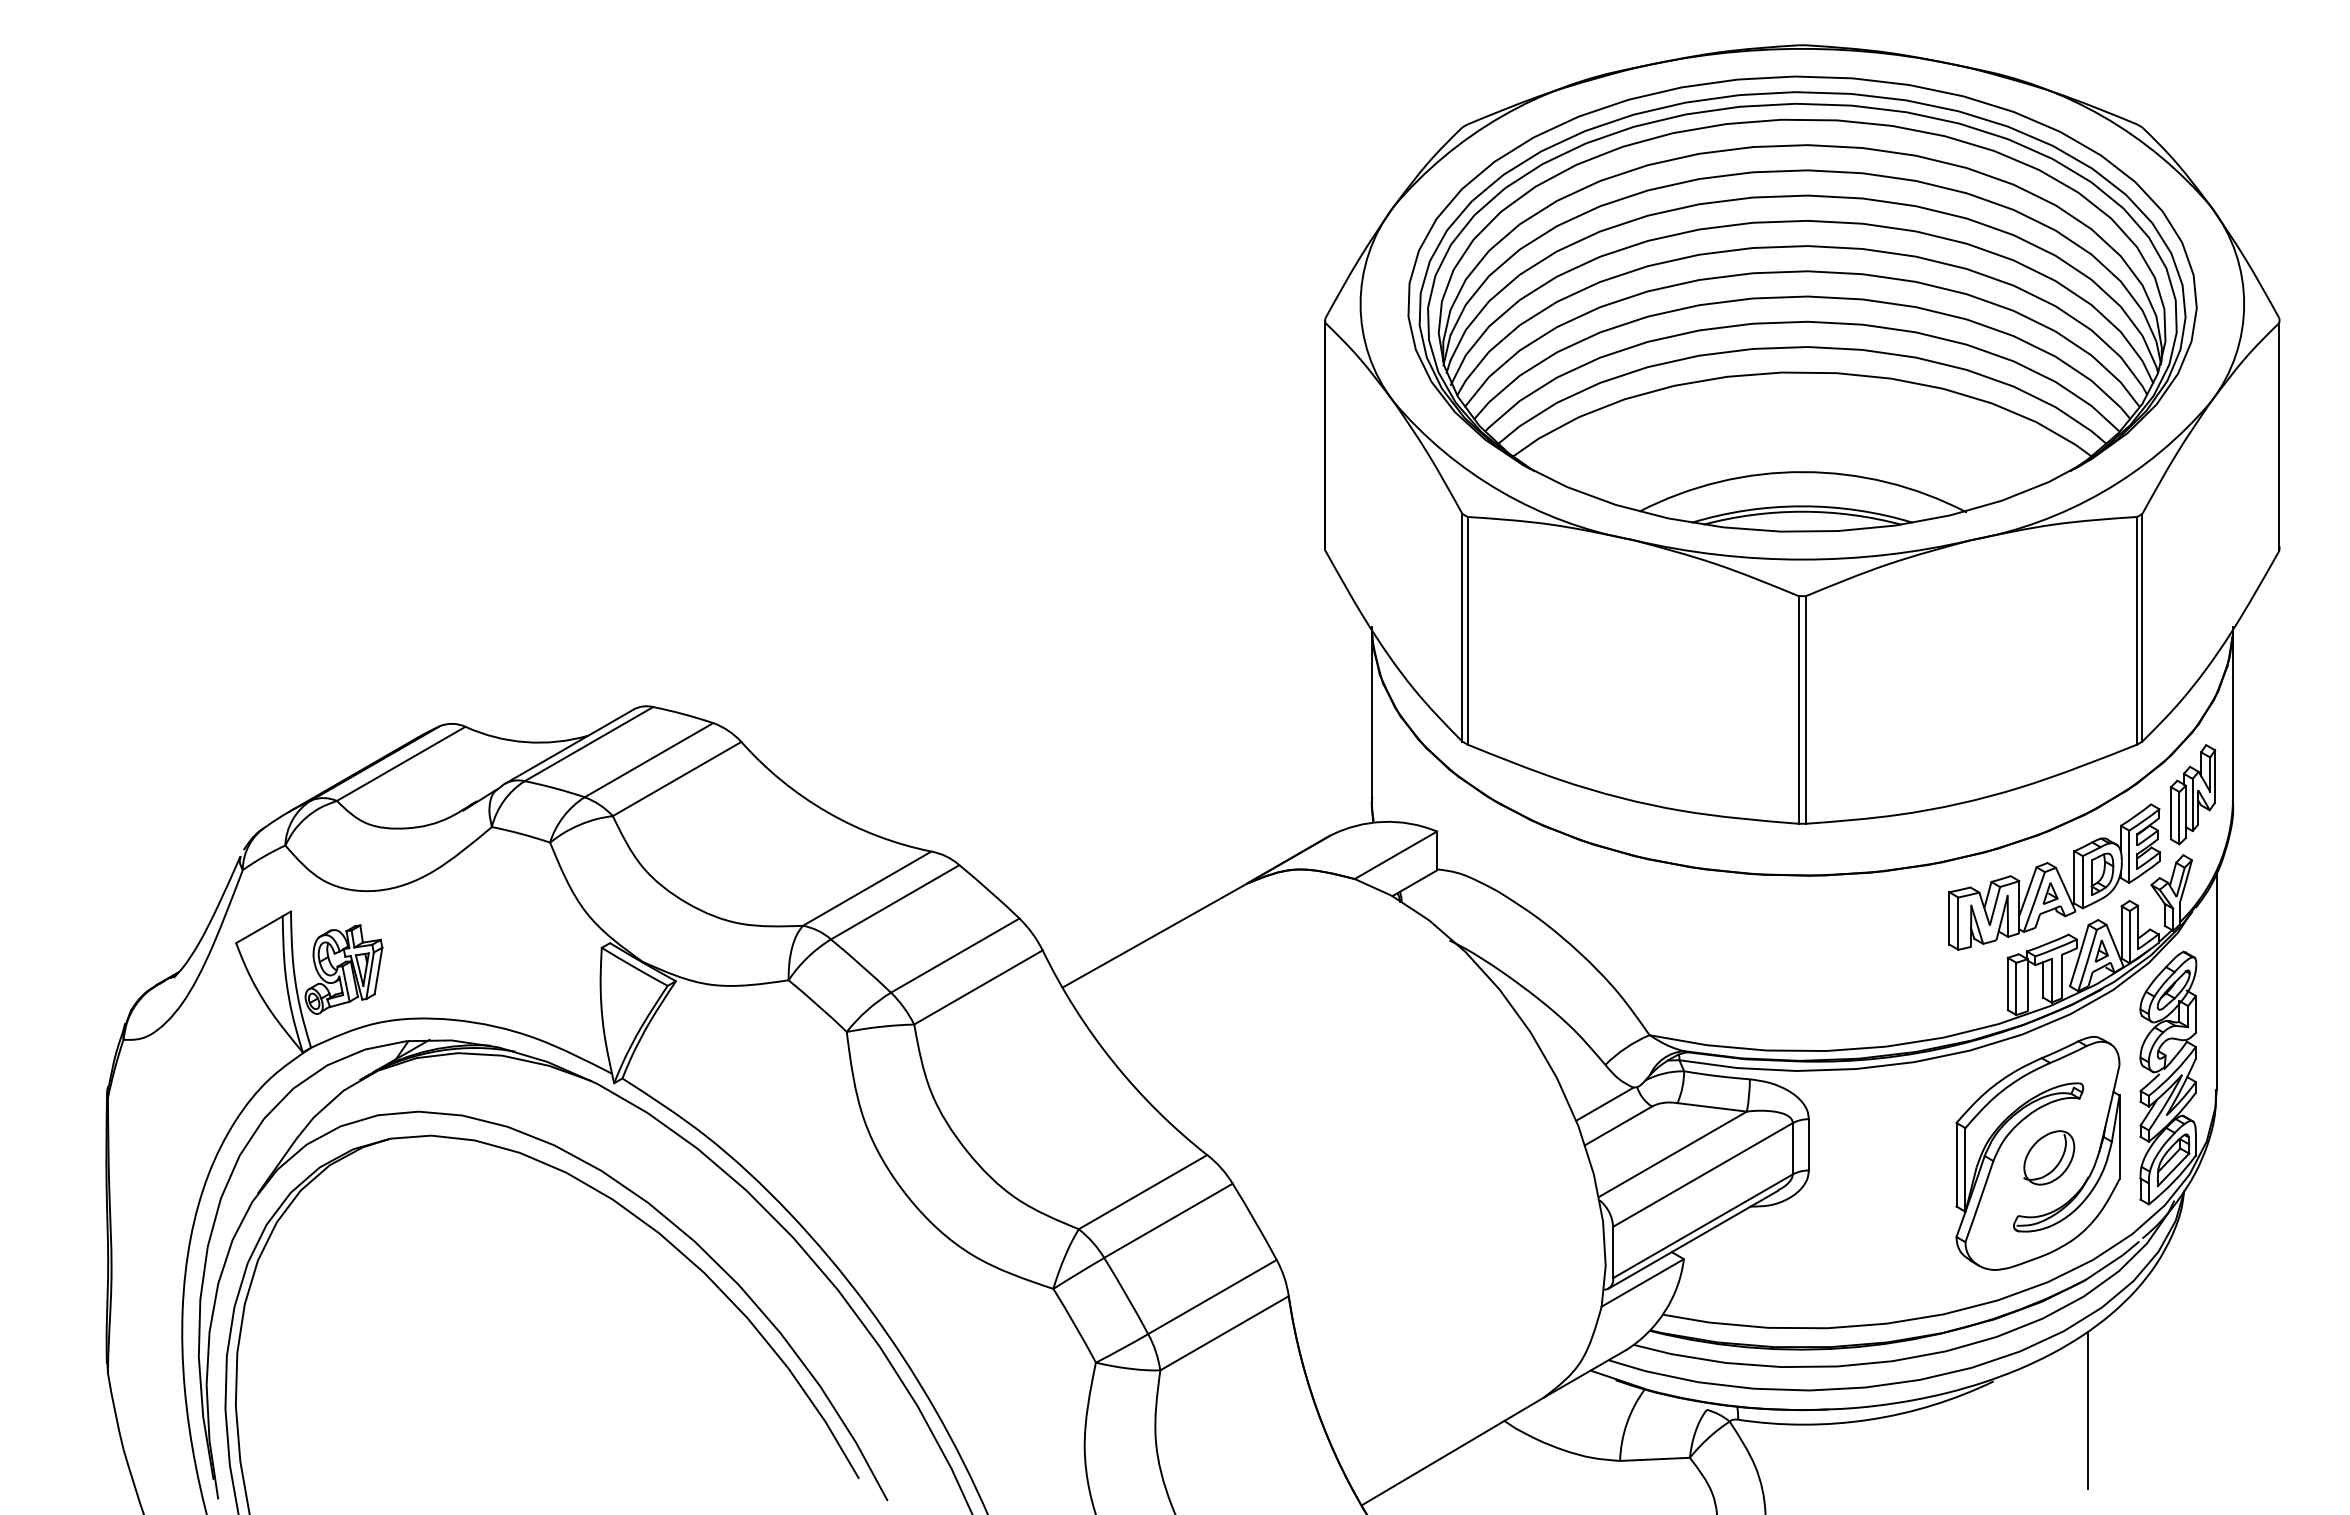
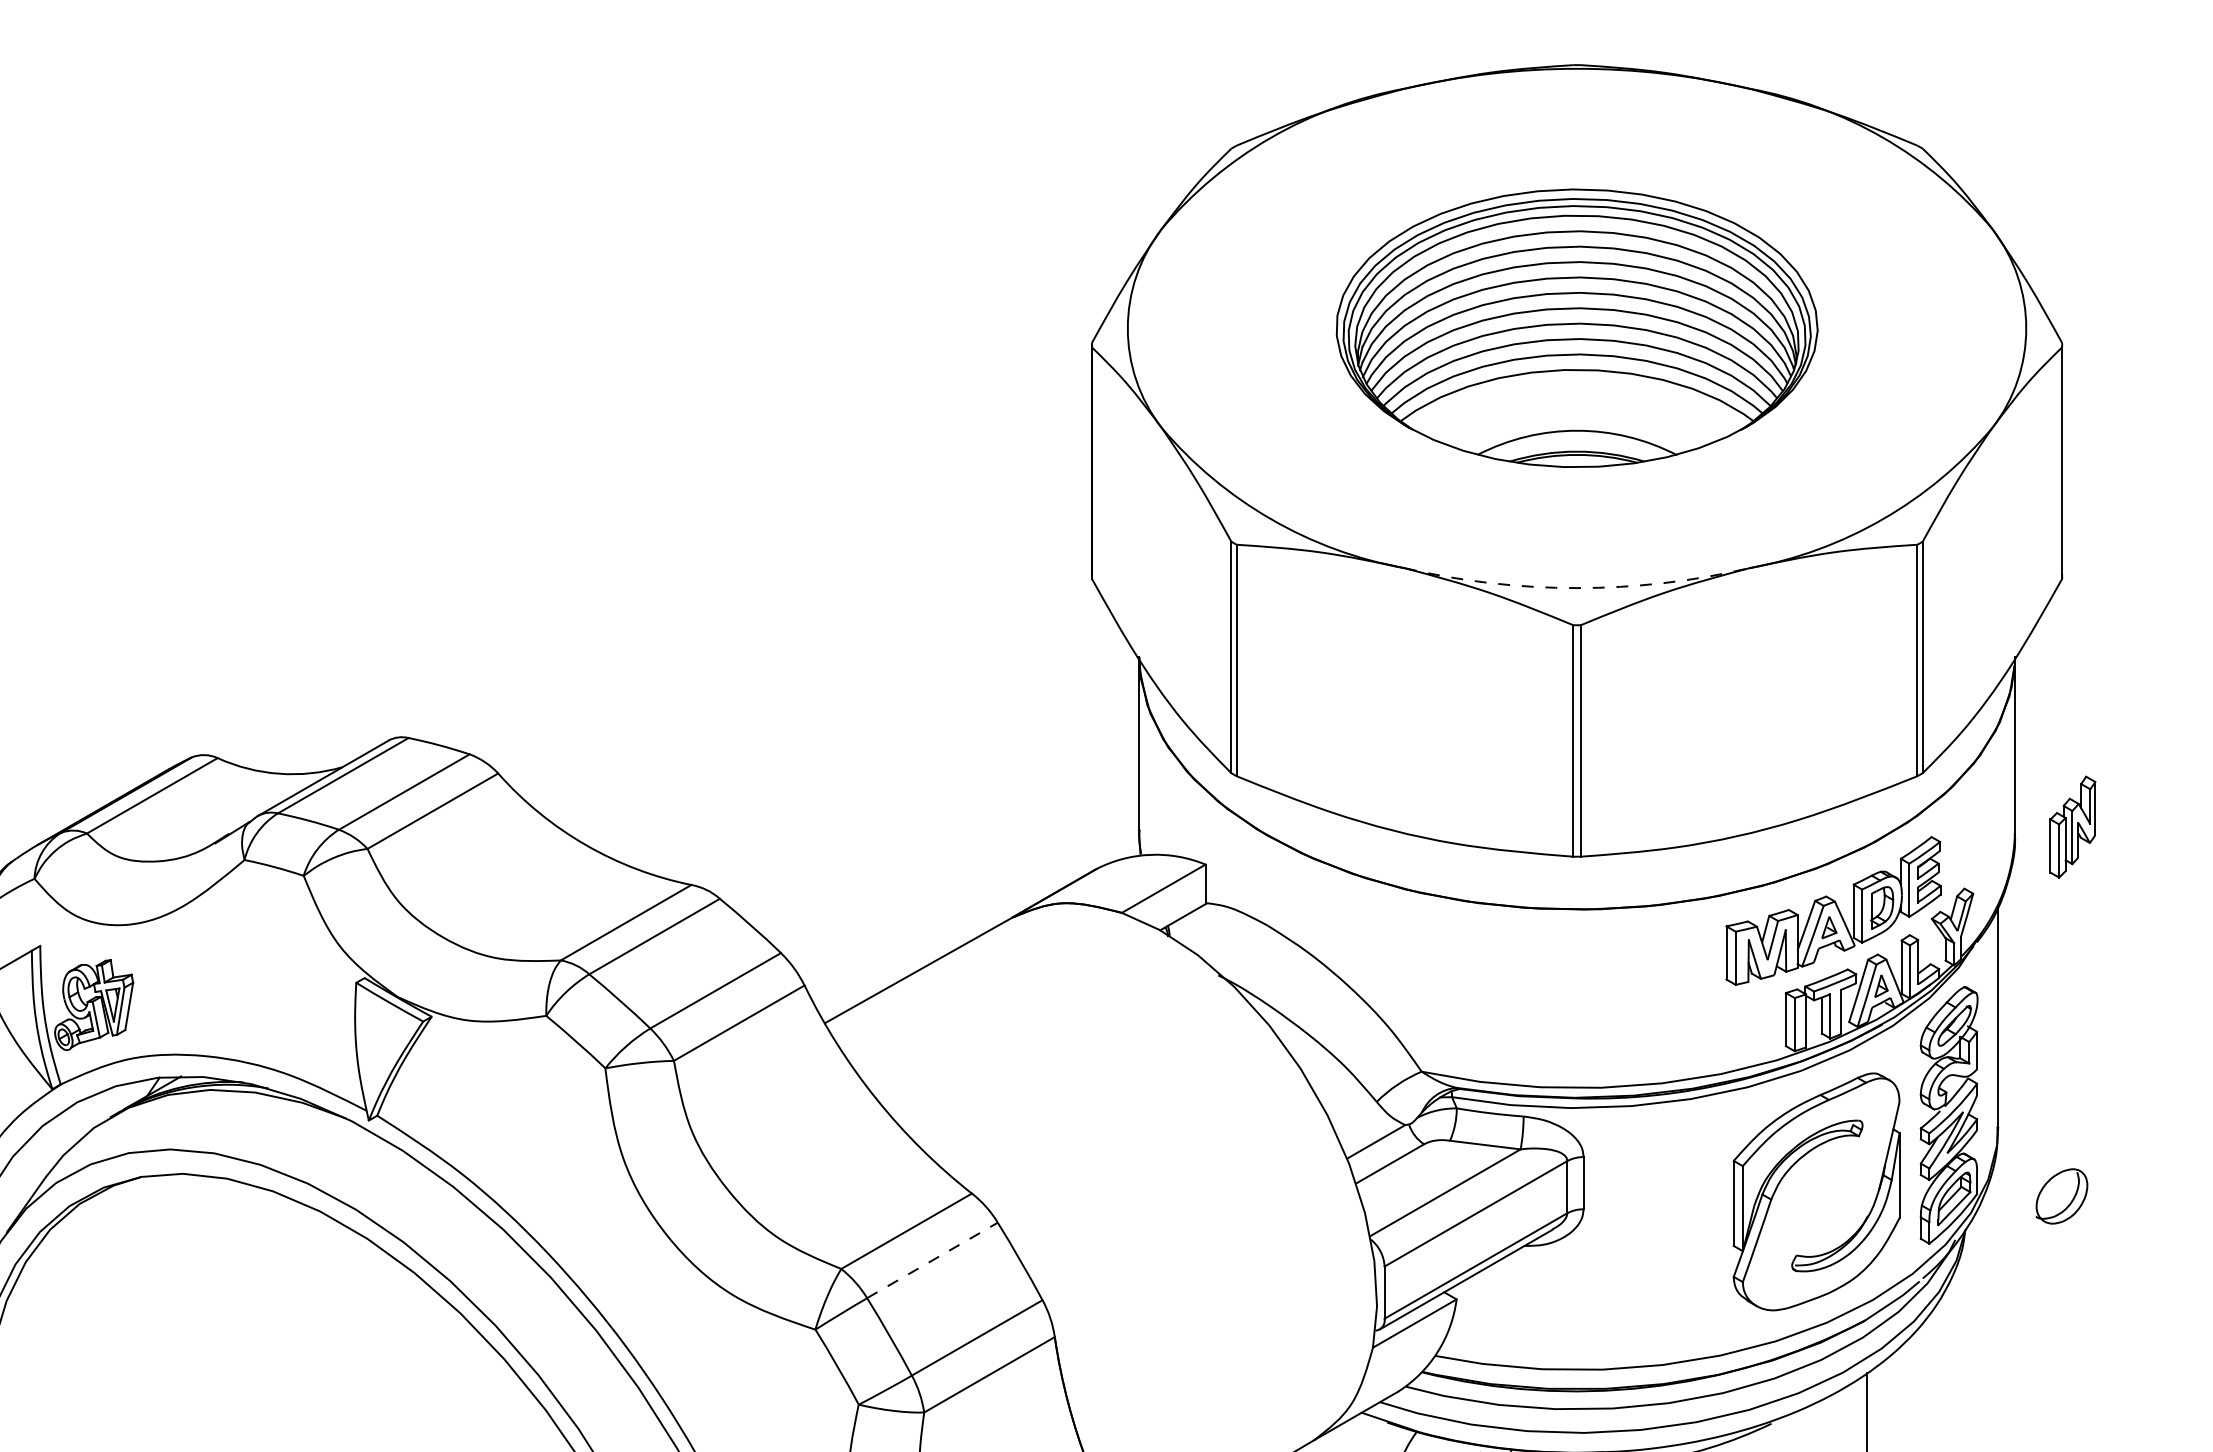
part: (1802, 303) -> (1577, 327), size x0.6
arc: (1802, 559) -> (1577, 587), solid -> dashed
part: (2193, 794) -> (2073, 826), moved
part: (2049, 1157) -> (2062, 1196), moved
line: (1168, 1220) -> (932, 1260), solid -> dashed

